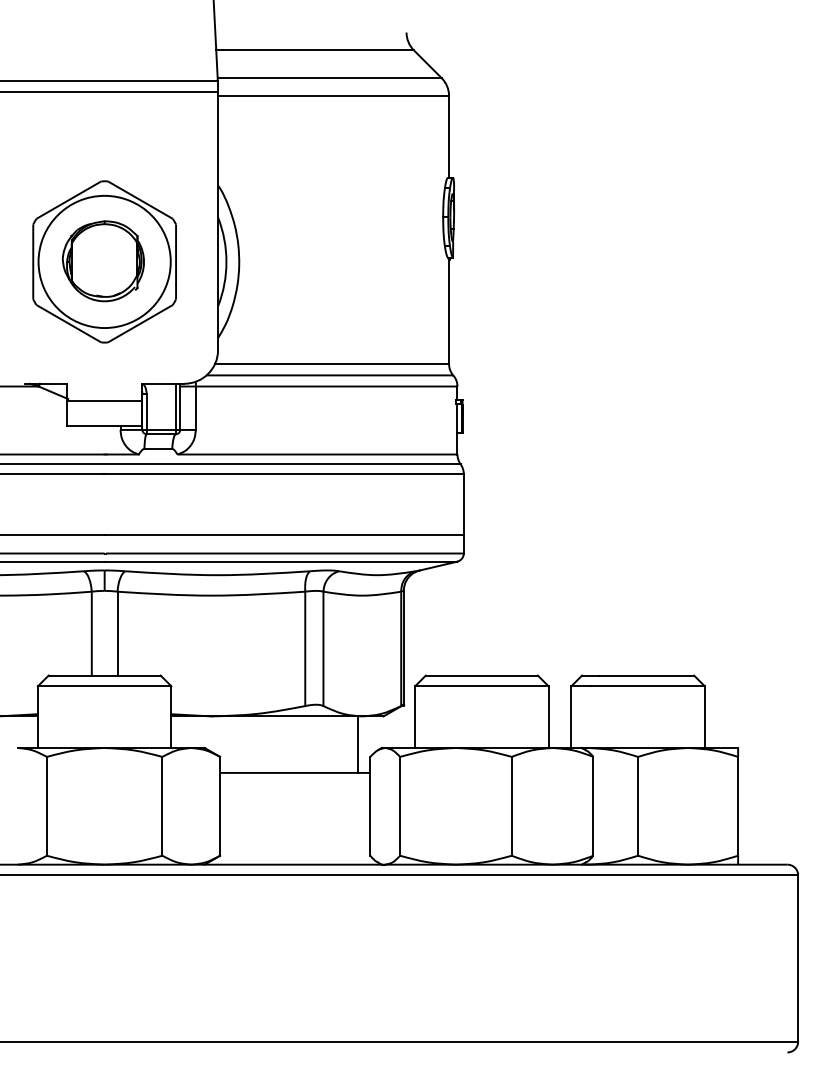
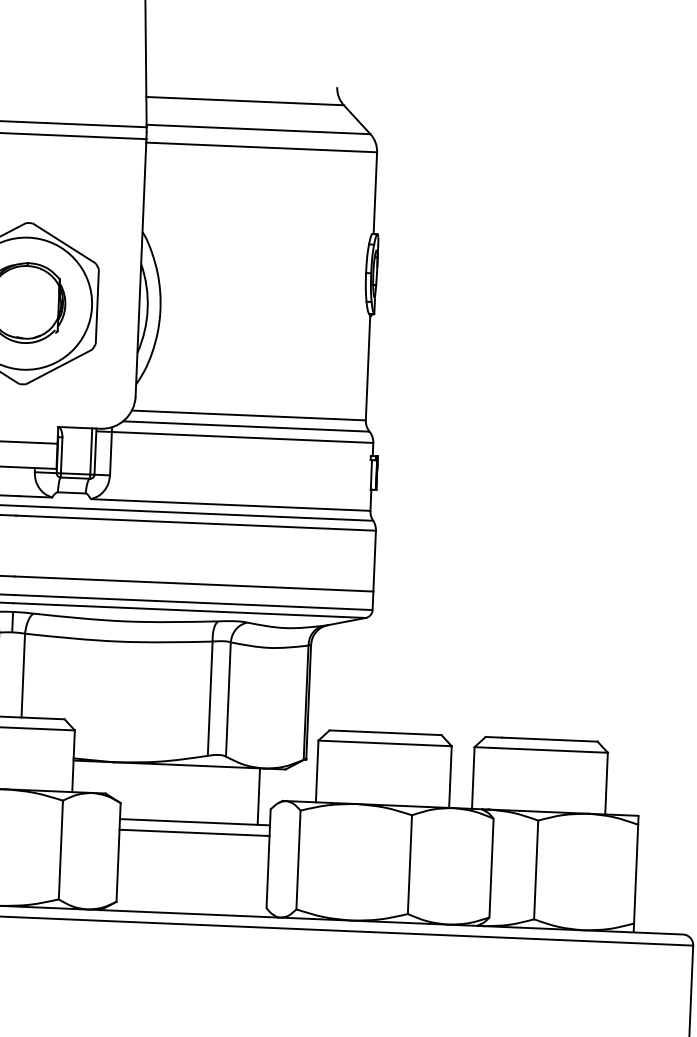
line: (295, 783) -> (194, 832), added

